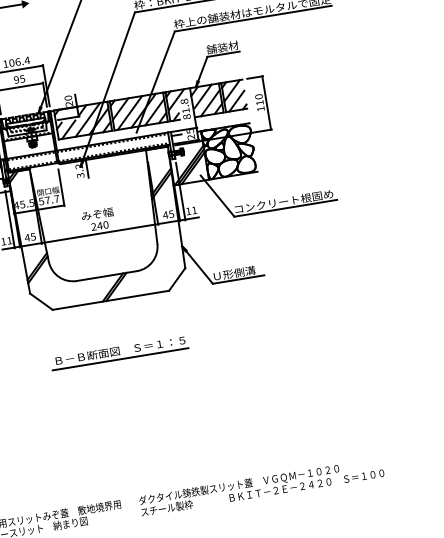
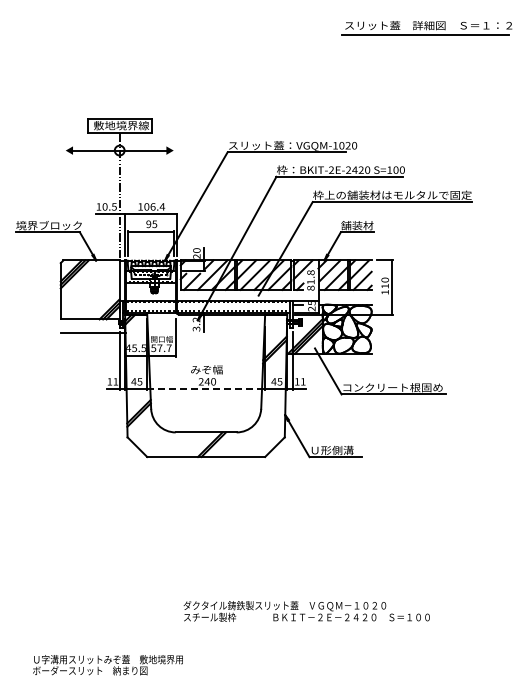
line: (100, 233) -> (206, 389), solid -> dashed
part: (118, 353) -> (205, 510), removed
text: (261, 486) -> (306, 611), moved

